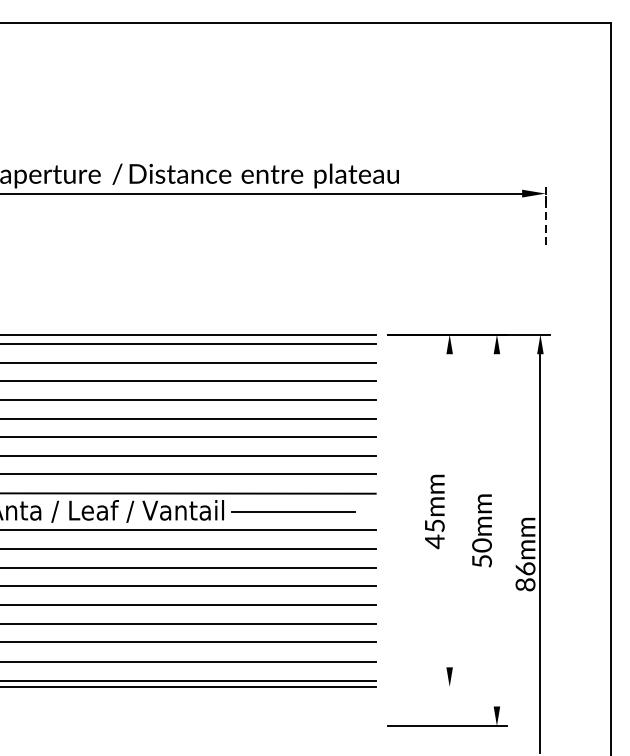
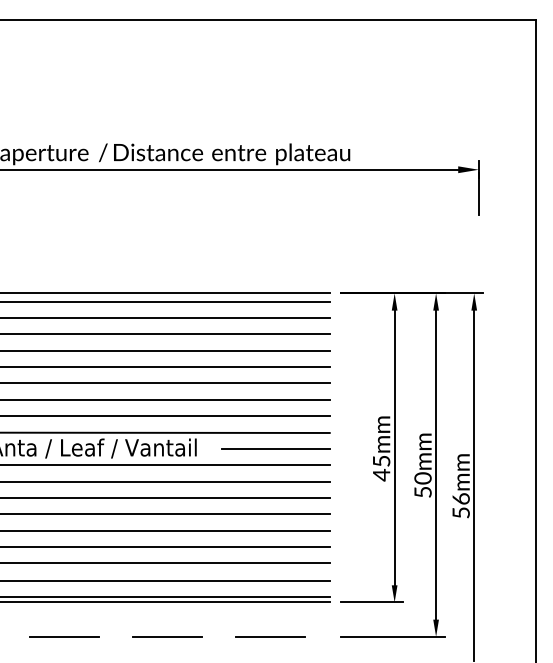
line: (545, 213) -> (478, 187), dashed -> solid
line: (449, 510) -> (394, 447), added
line: (293, 511) -> (275, 448), moved
line: (497, 529) -> (436, 464), added
text: (524, 584) -> (460, 512), 86mm -> 56mm
line: (423, 686) -> (371, 602), added
line: (73, 725) -> (64, 636), added
line: (190, 725) -> (167, 636), added
line: (308, 725) -> (270, 636), added

